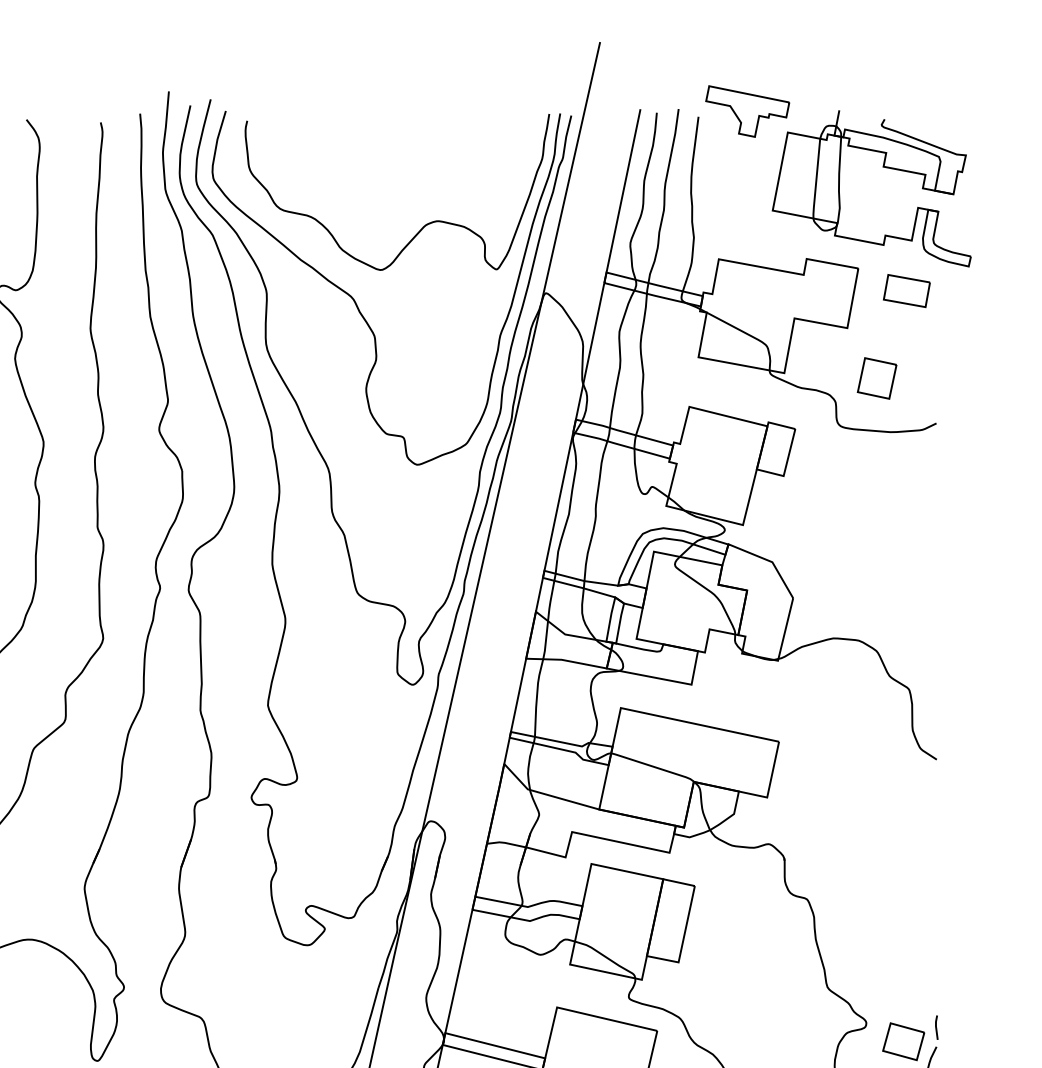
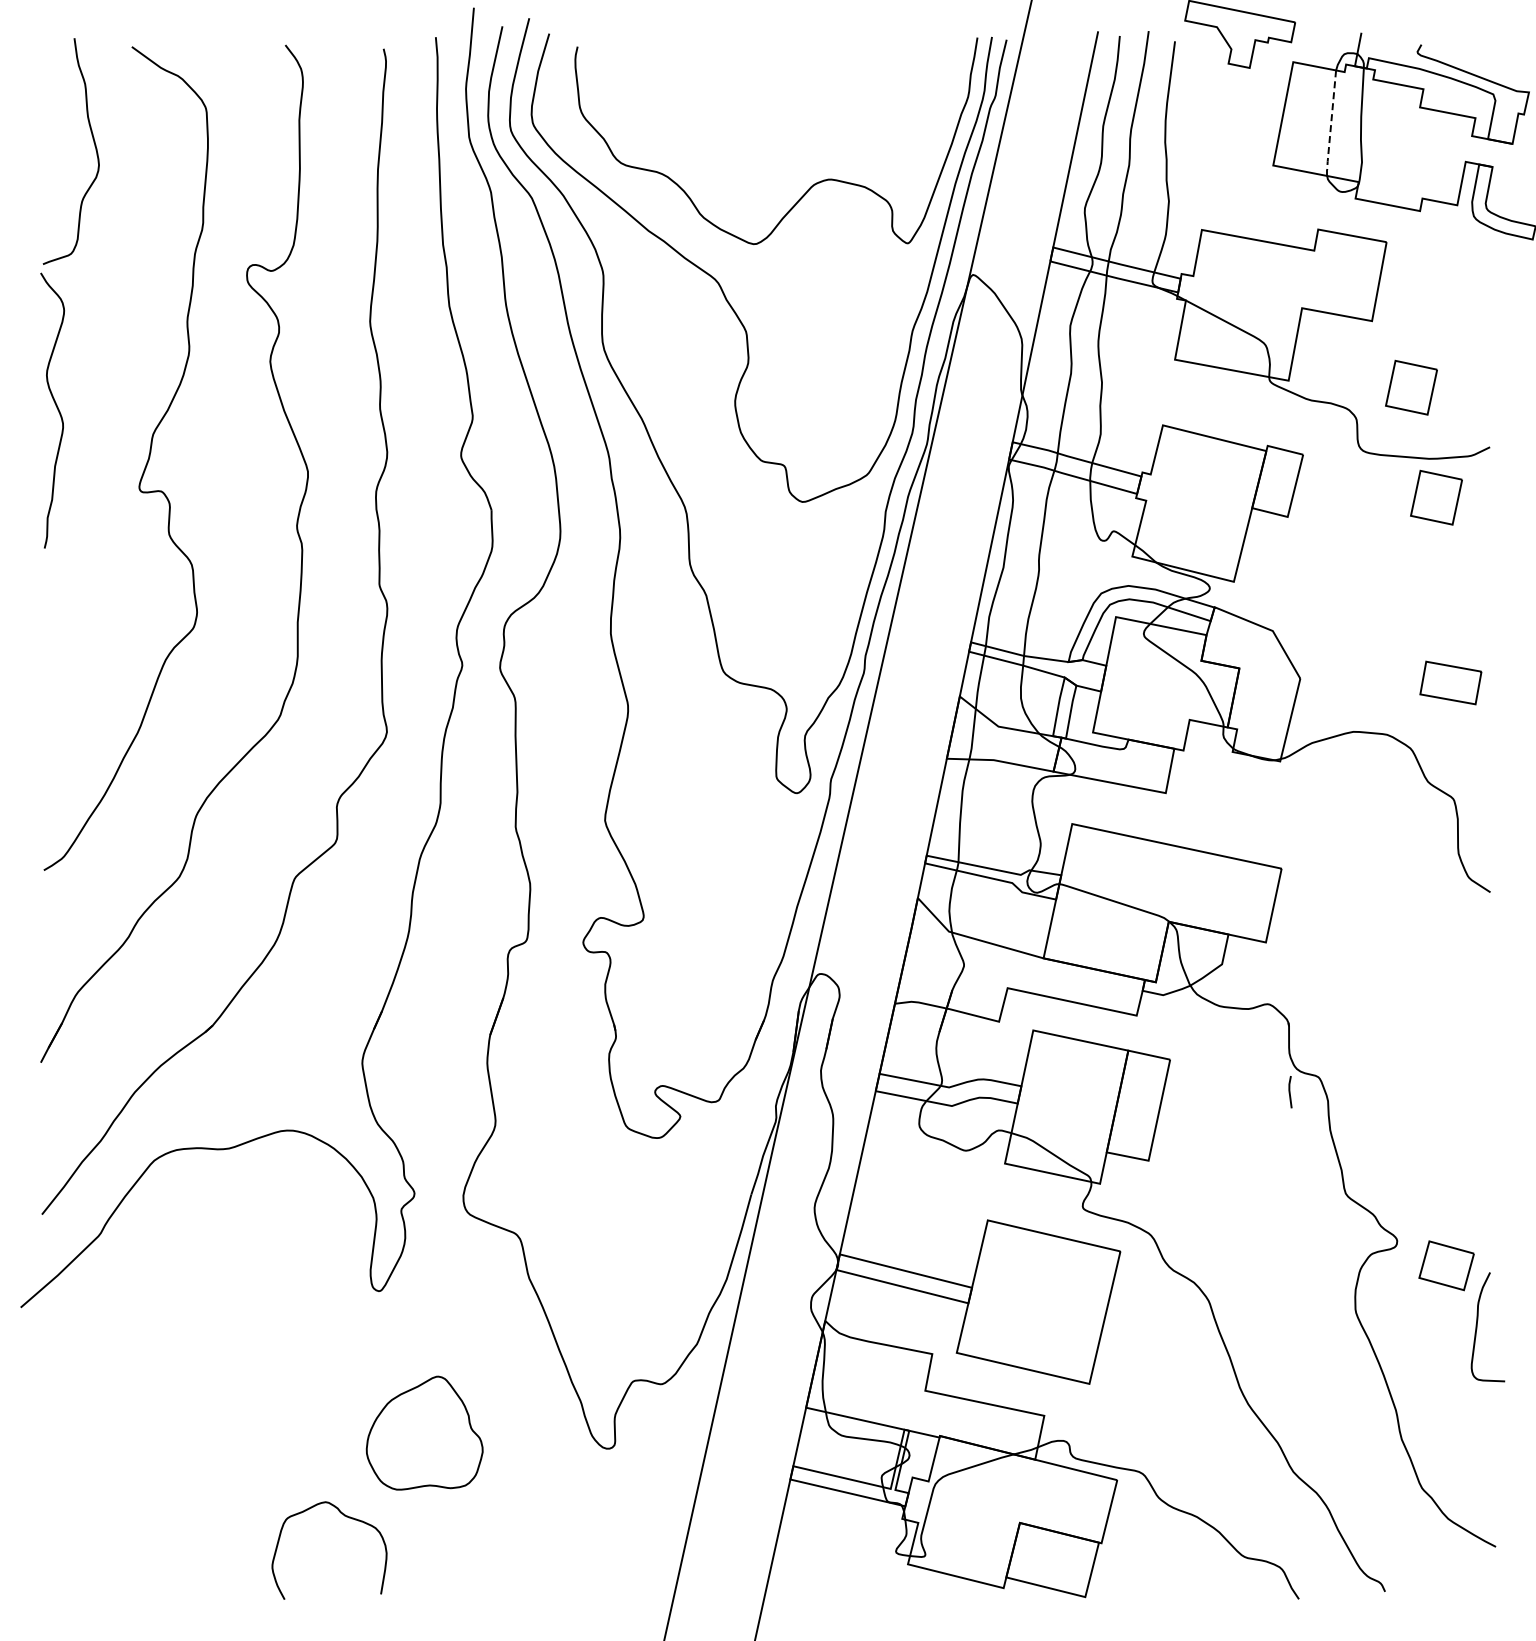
line: (816, 178) -> (1331, 123), solid -> dashed
part: (906, 290) -> (1450, 682), moved
part: (896, 461) -> (1436, 497), added
line: (936, 1027) -> (1290, 1092), moved

